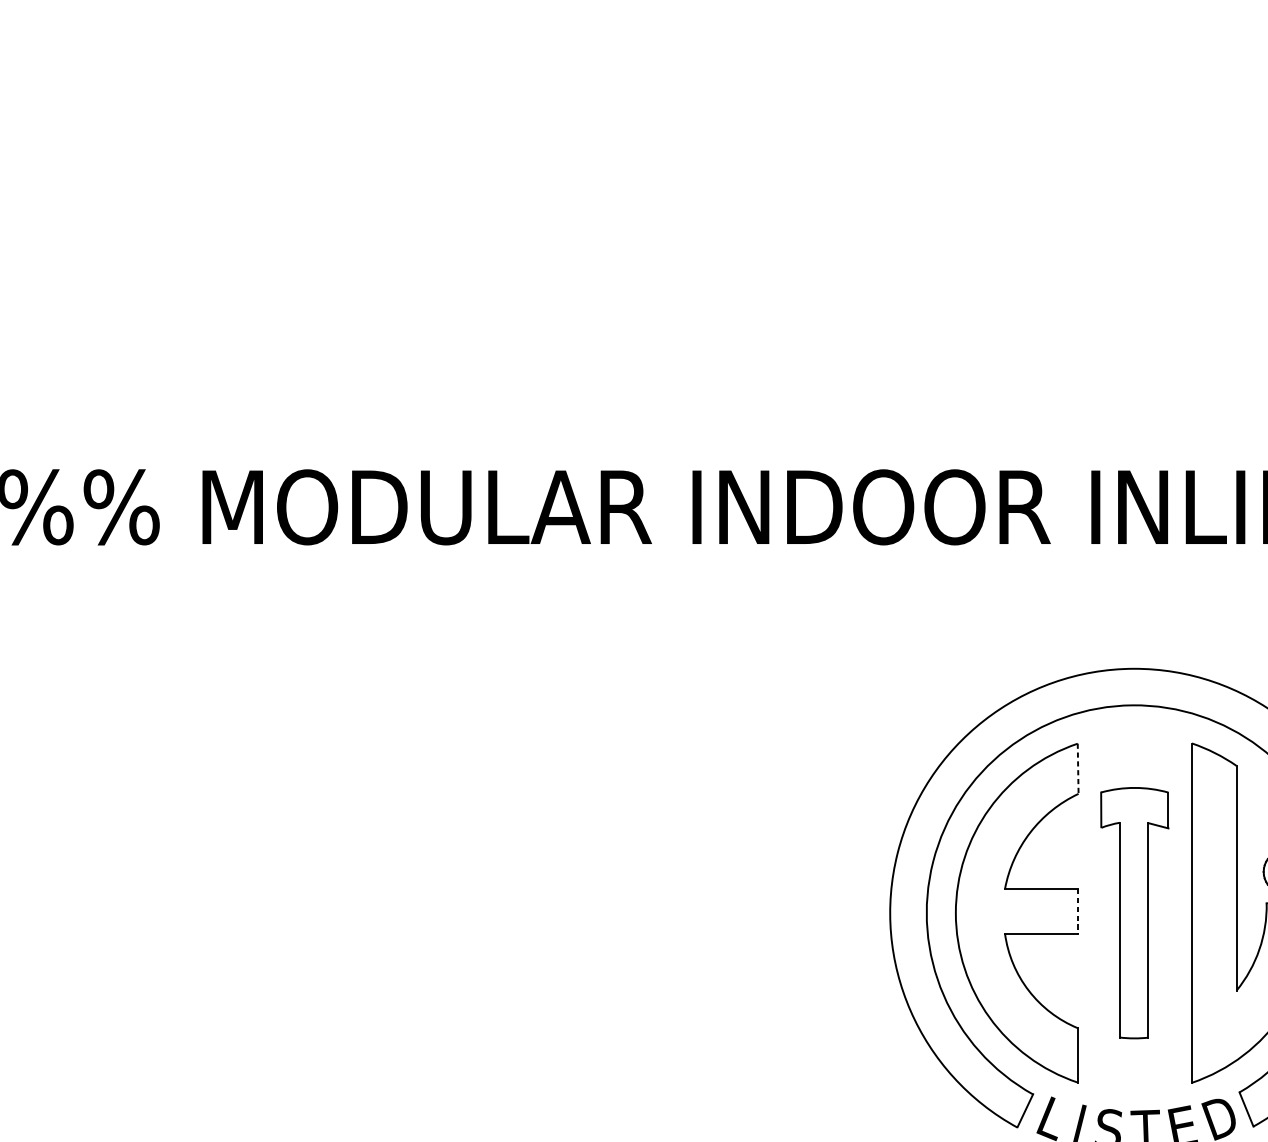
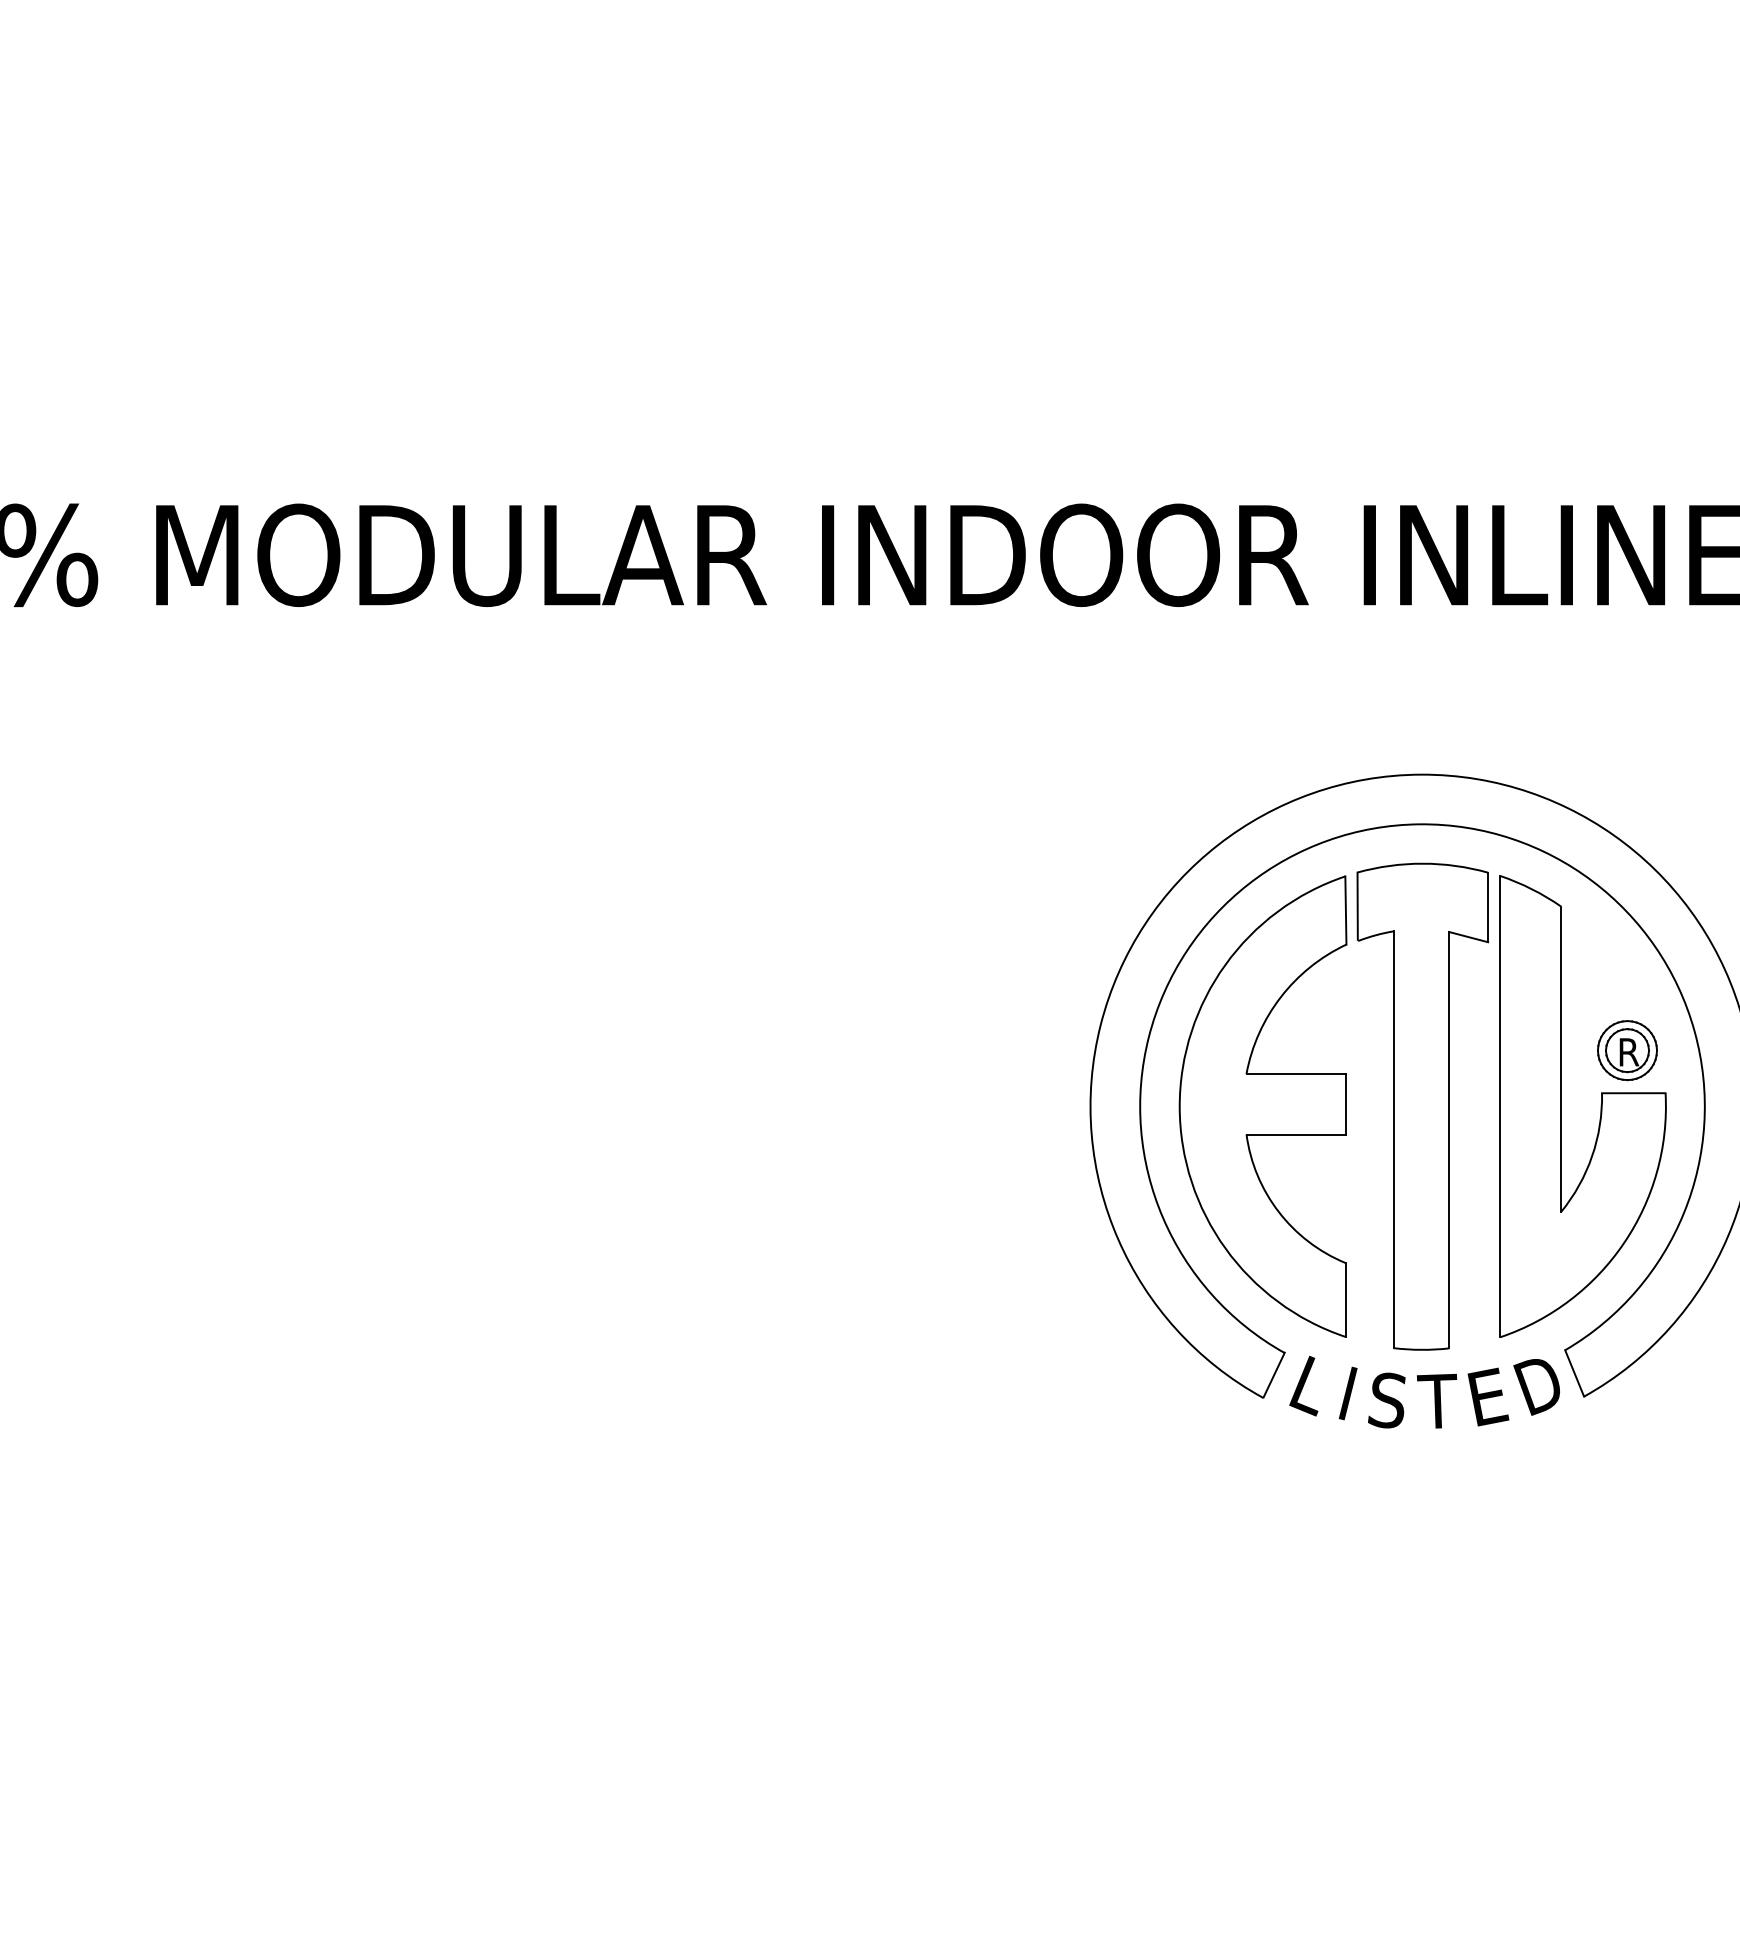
line: (1077, 769) -> (1345, 911), dashed -> solid
line: (1077, 911) -> (1345, 1104), dashed -> solid
part: (1134, 913) -> (1422, 1106), size x1.43

